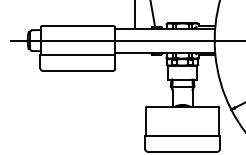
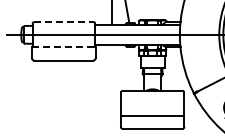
line: (78, 26) -> (64, 22), solid -> dashed
line: (77, 55) -> (63, 47), solid -> dashed

